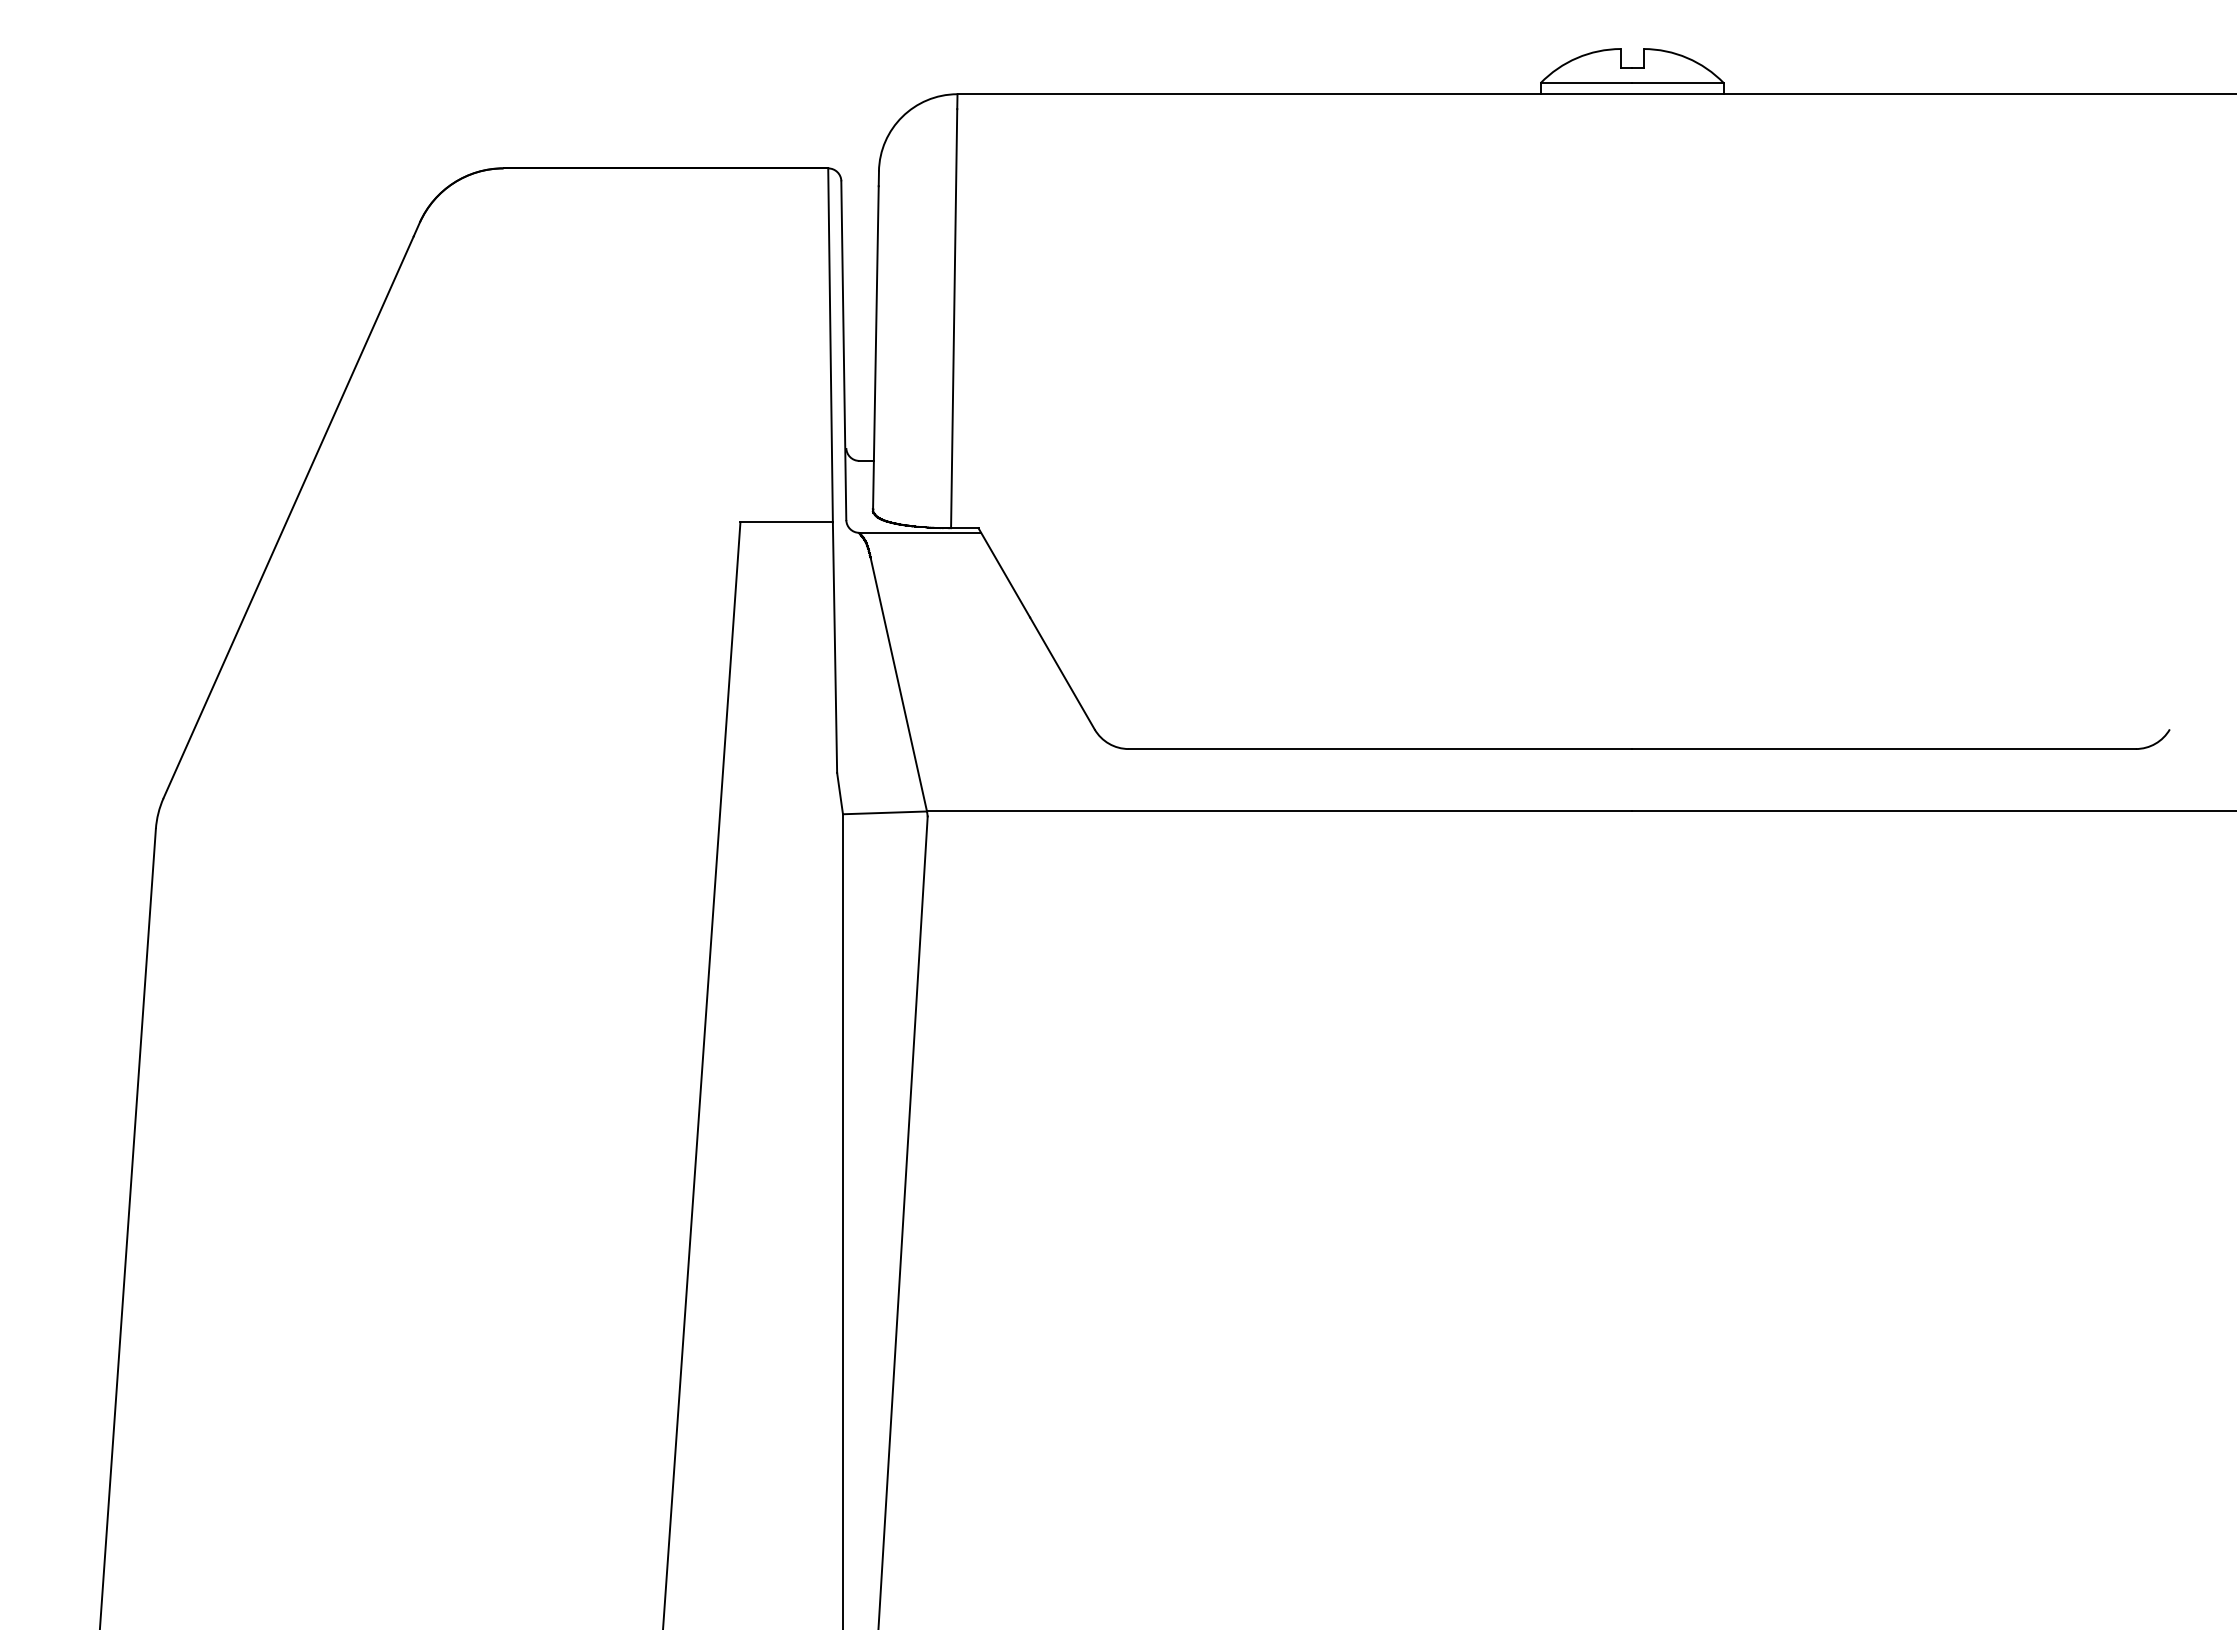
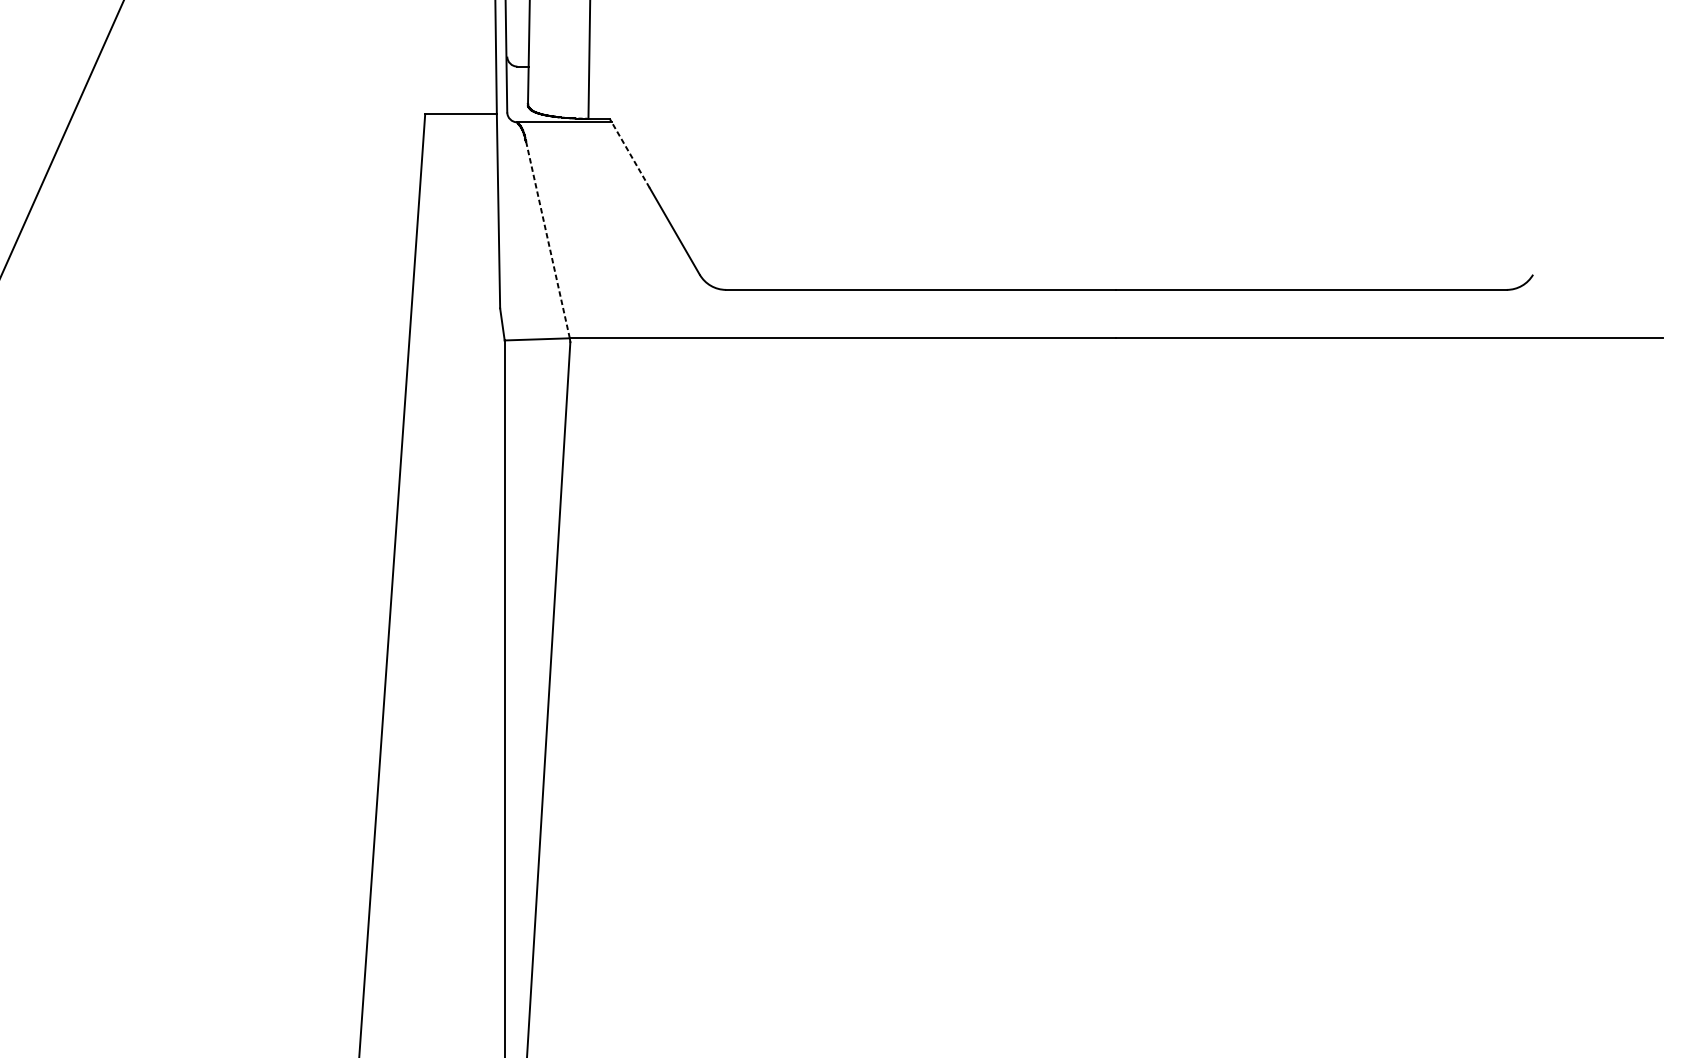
line: (1004, 572) -> (629, 153), solid -> dashed
line: (898, 685) -> (547, 240), solid -> dashed

